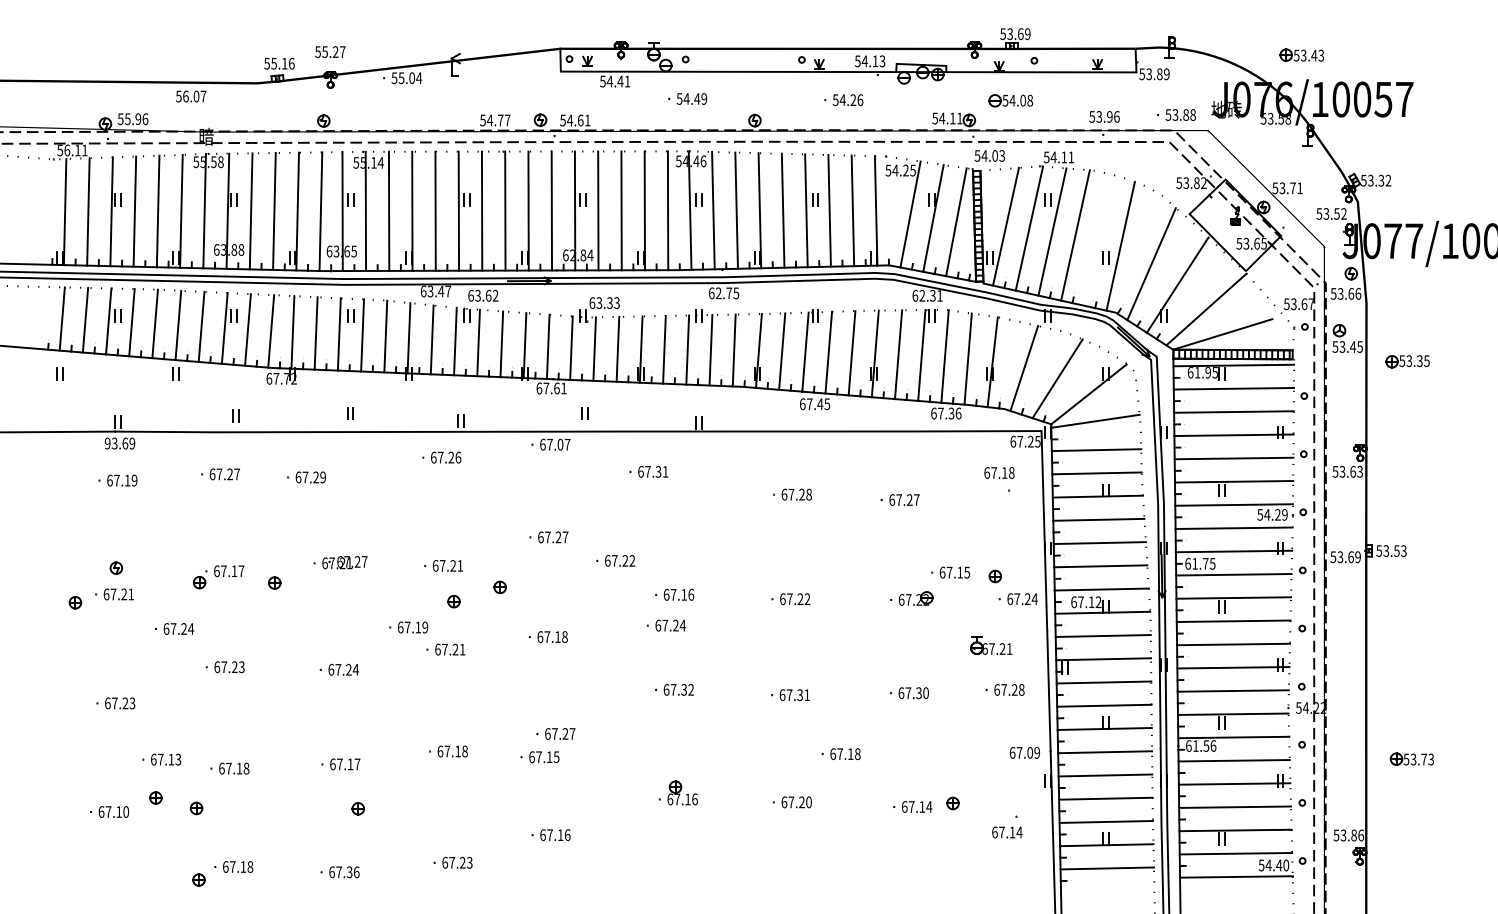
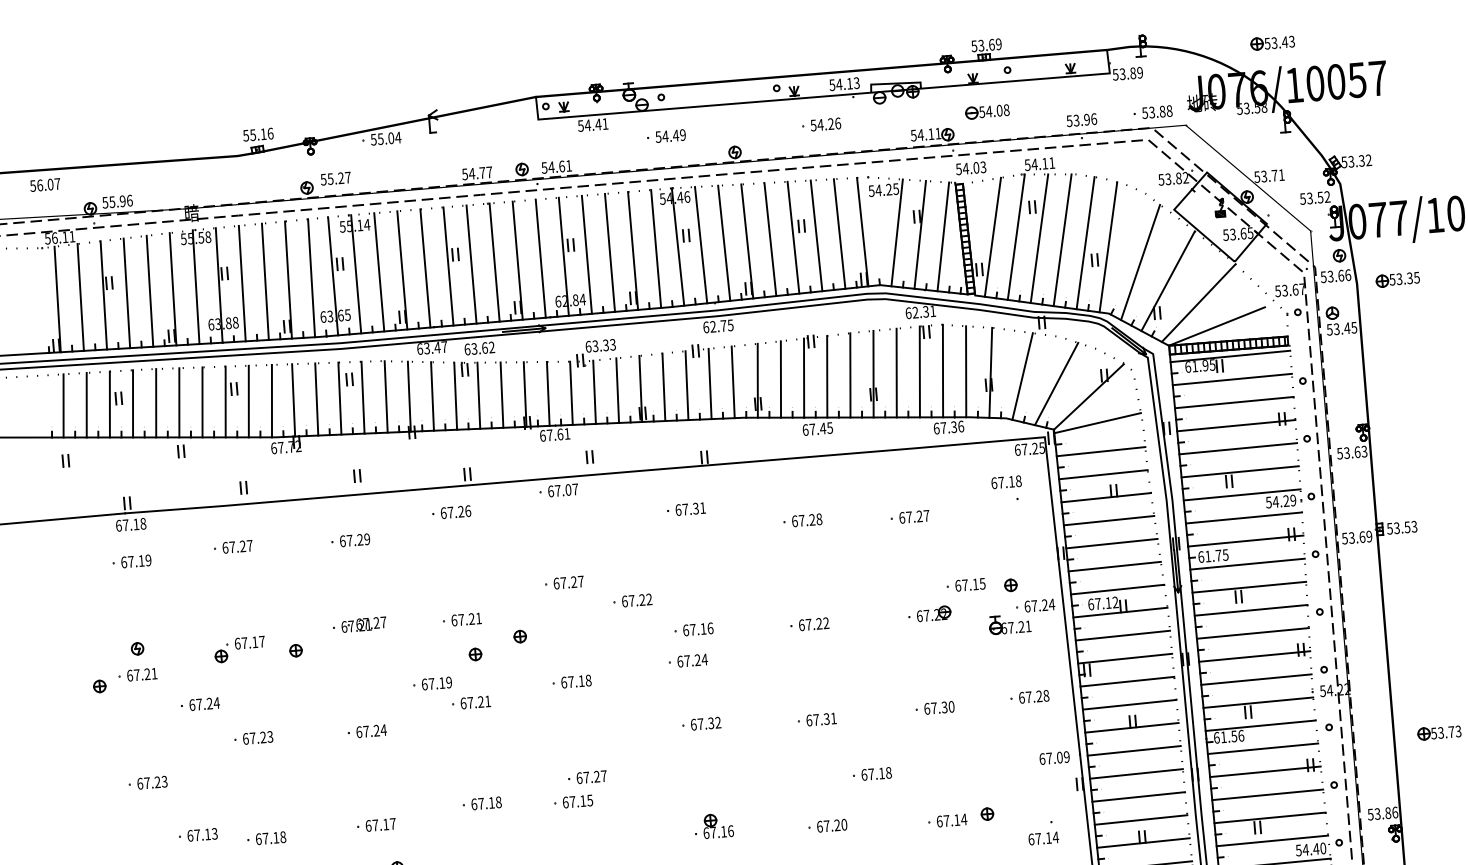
text: (330, 51) -> (335, 178), moved
text: (191, 96) -> (45, 184), moved
line: (1097, 239) -> (1084, 242), added
part: (1407, 361) -> (1397, 279), moved
text: (119, 443) -> (130, 524), 93.69 -> 67.18
text: (648, 471) -> (685, 509), moved
text: (306, 477) -> (350, 540), moved
part: (991, 645) -> (1010, 624), moved

